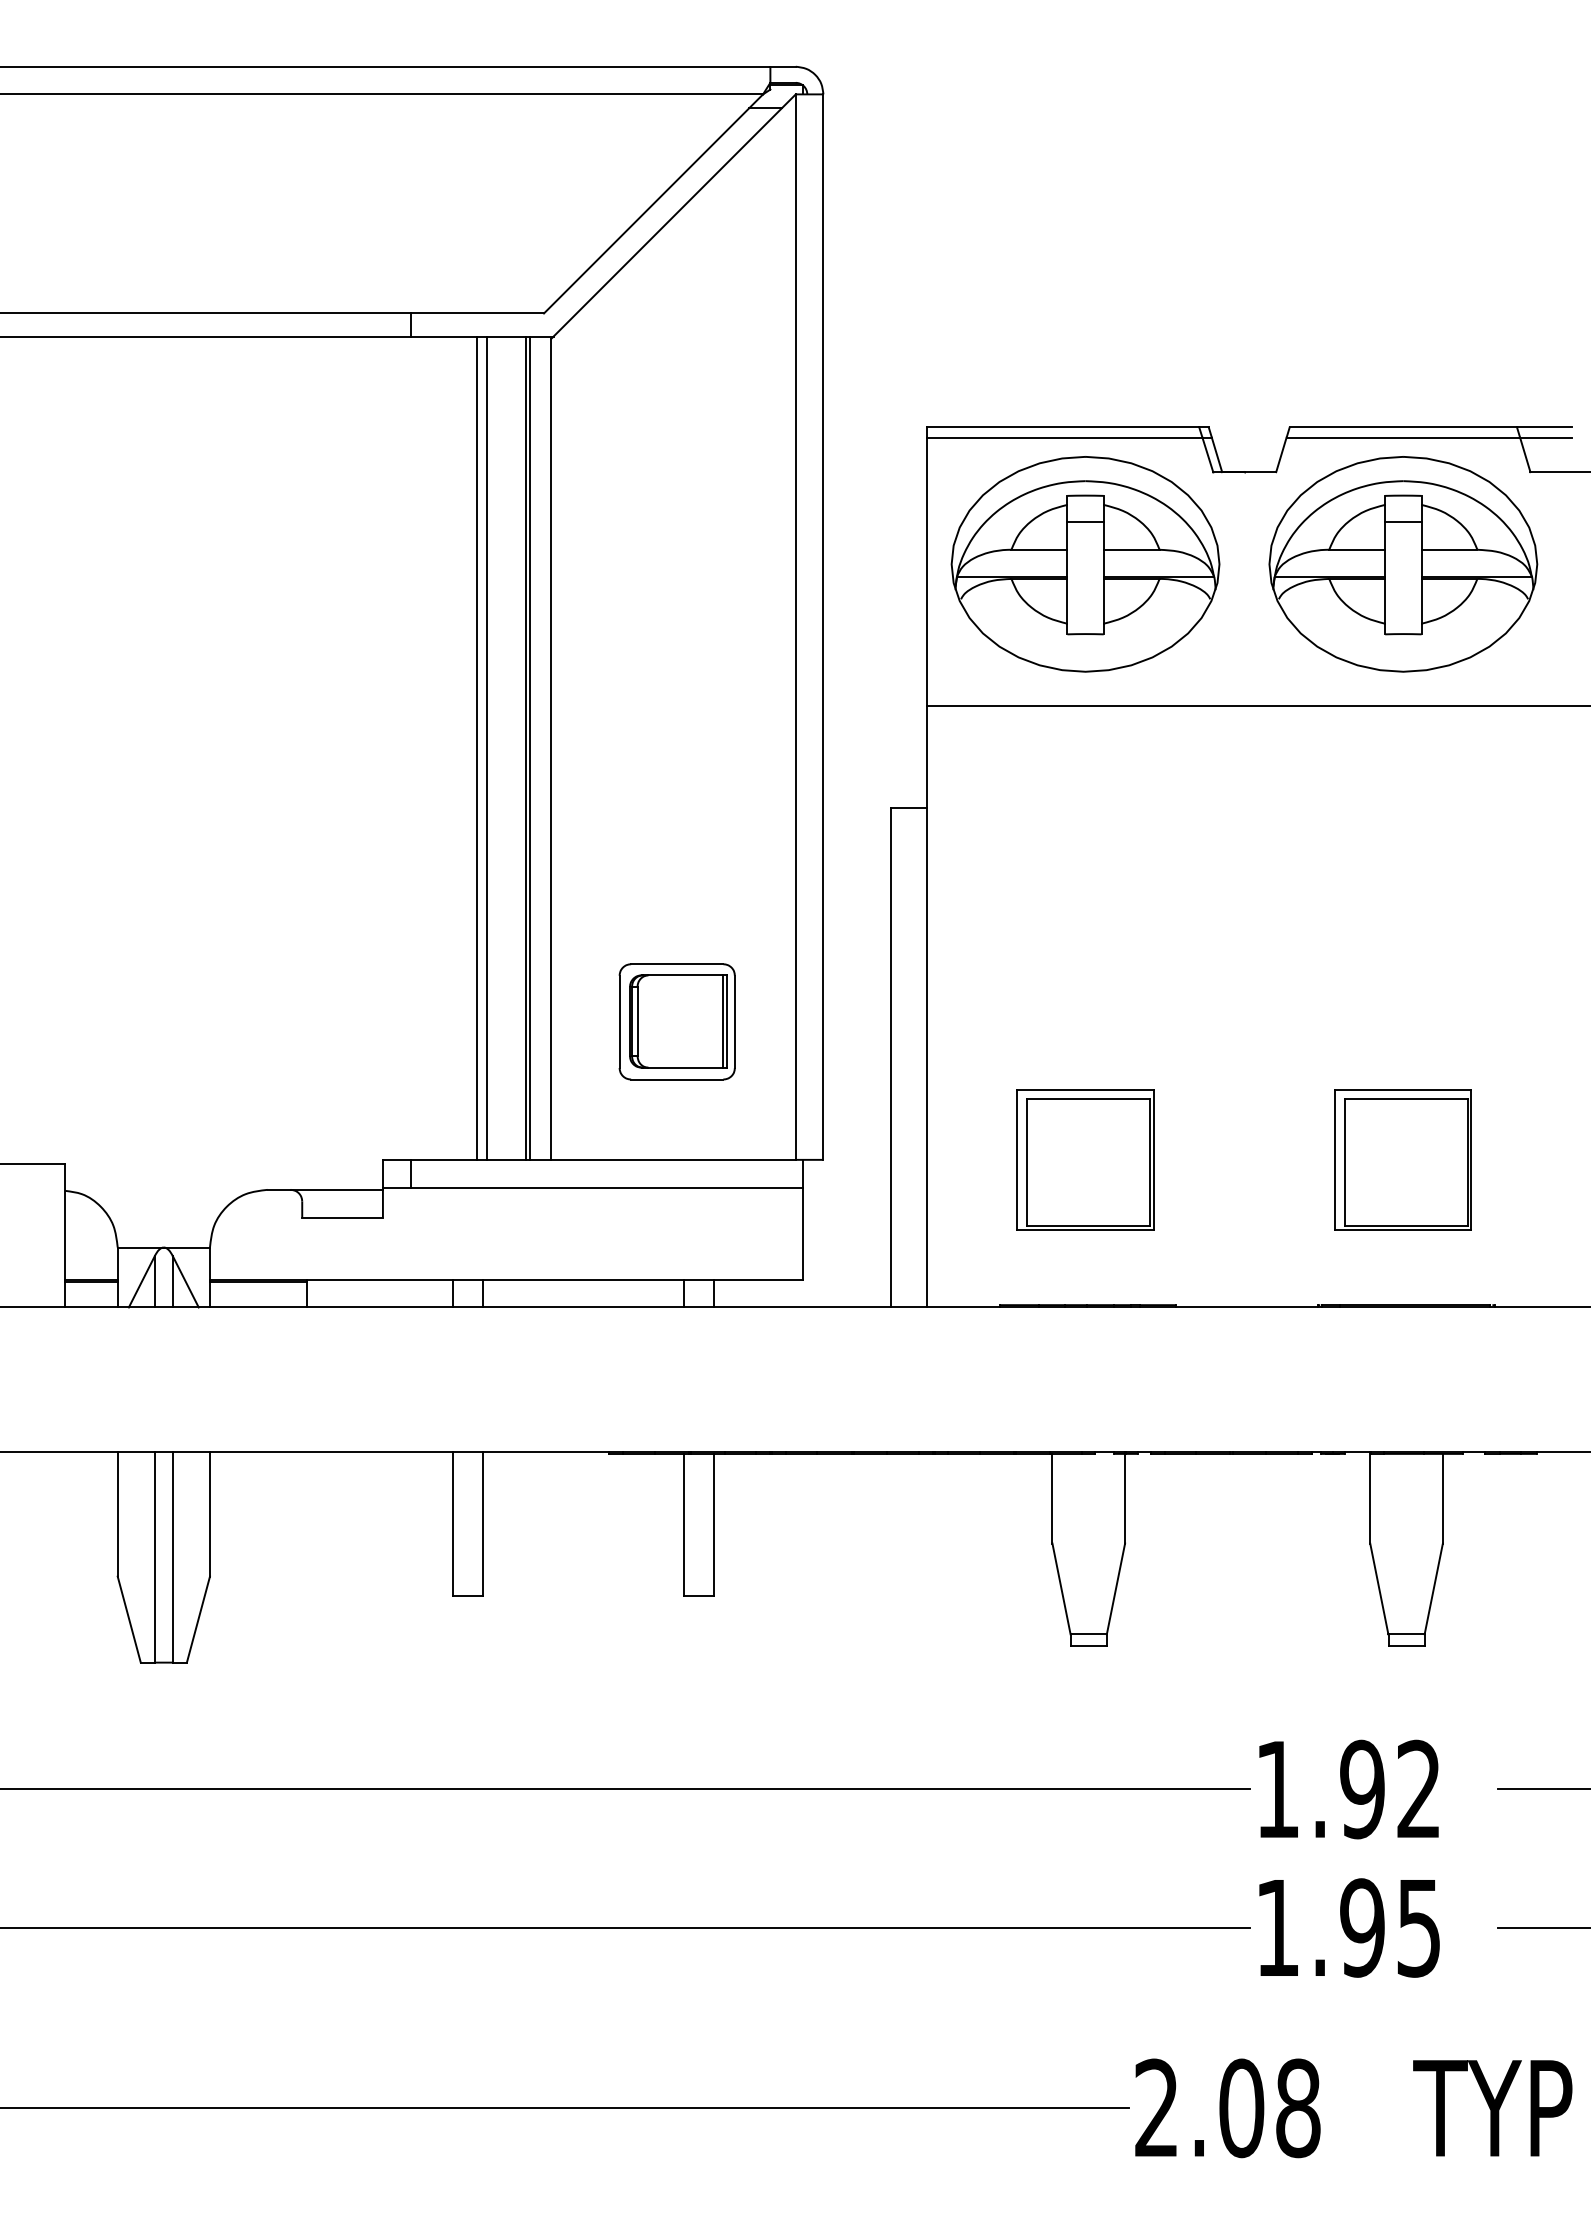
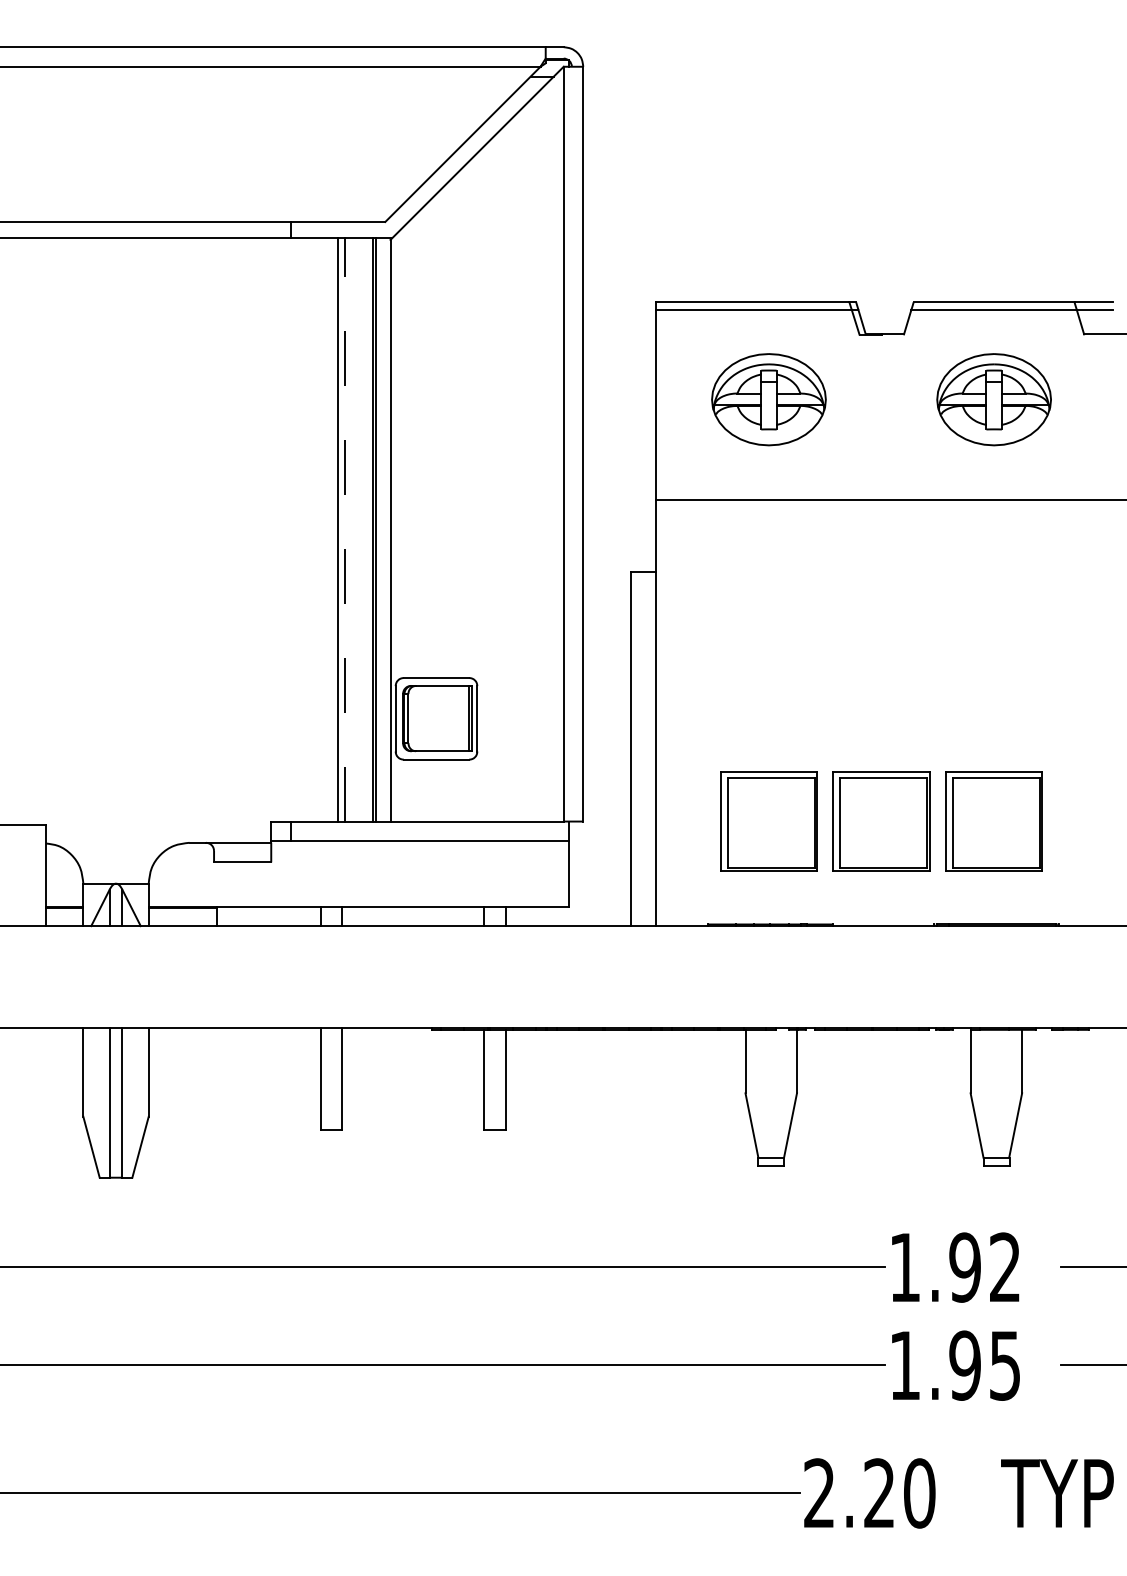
part: (1085, 564) -> (768, 399), size x0.6
part: (1403, 564) -> (994, 399), size x0.6
line: (486, 748) -> (344, 530), solid -> dashed
part: (676, 1021) -> (435, 718), moved
part: (1243, 1159) -> (880, 821), added
text: (1269, 2108) -> (899, 1493), 2.08 -> 2.20

